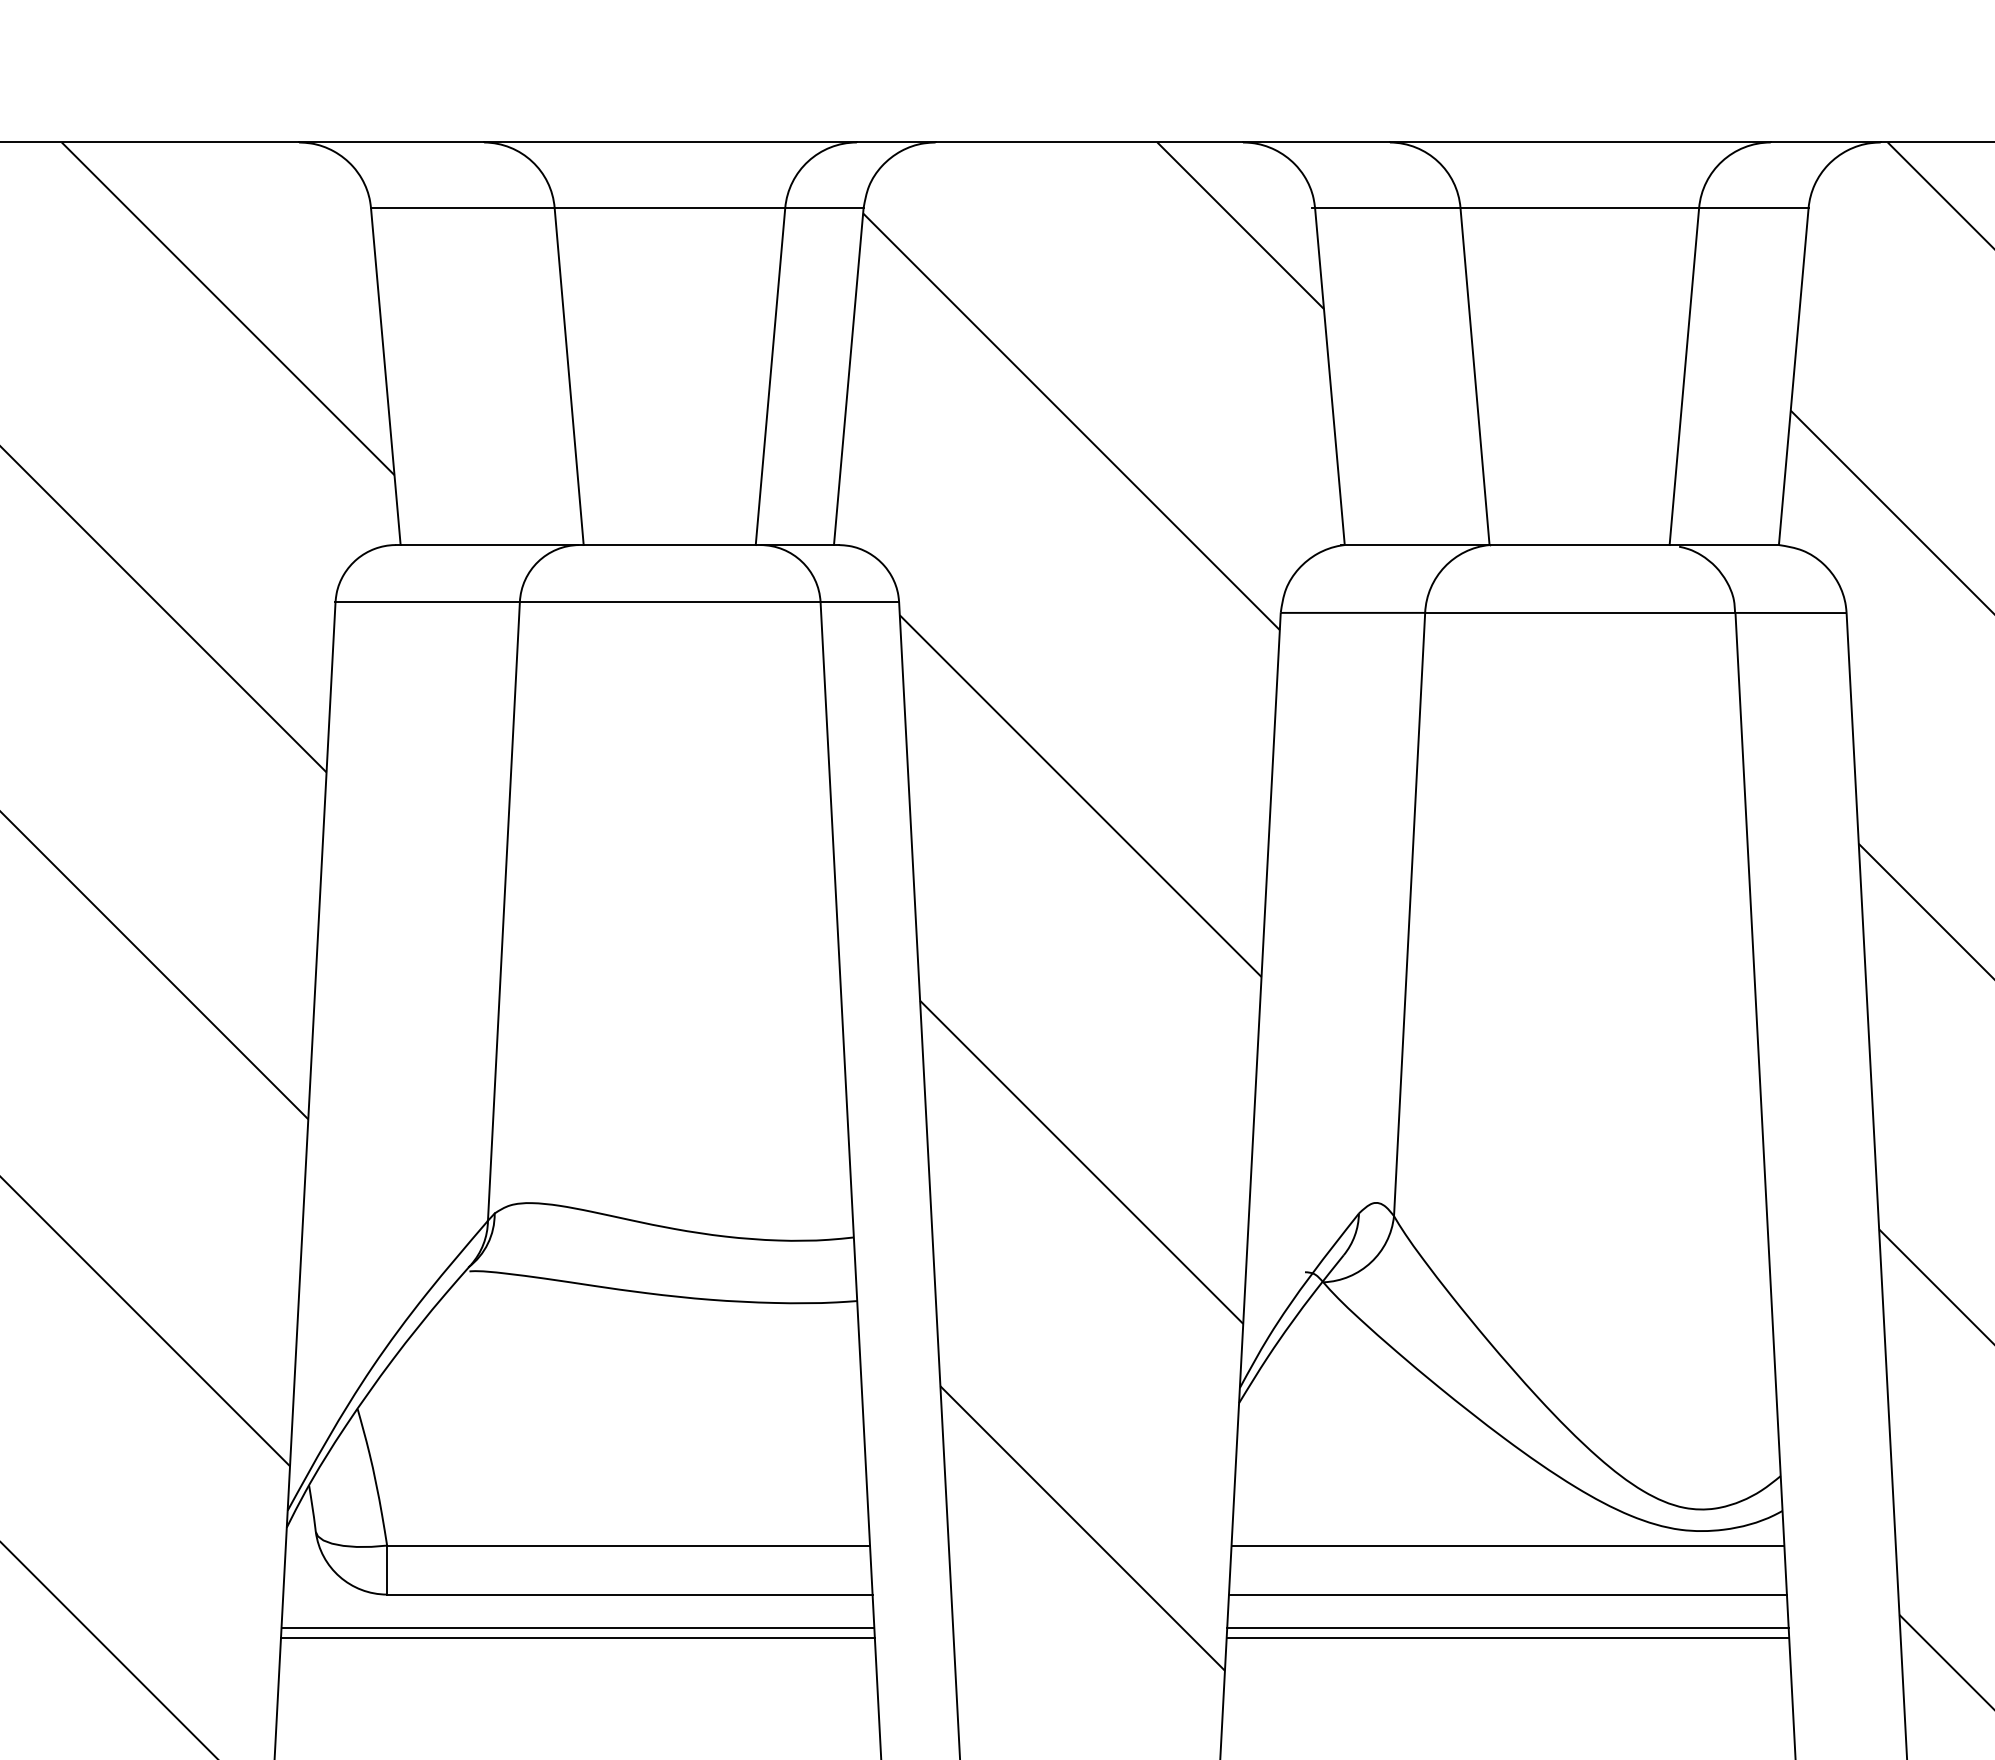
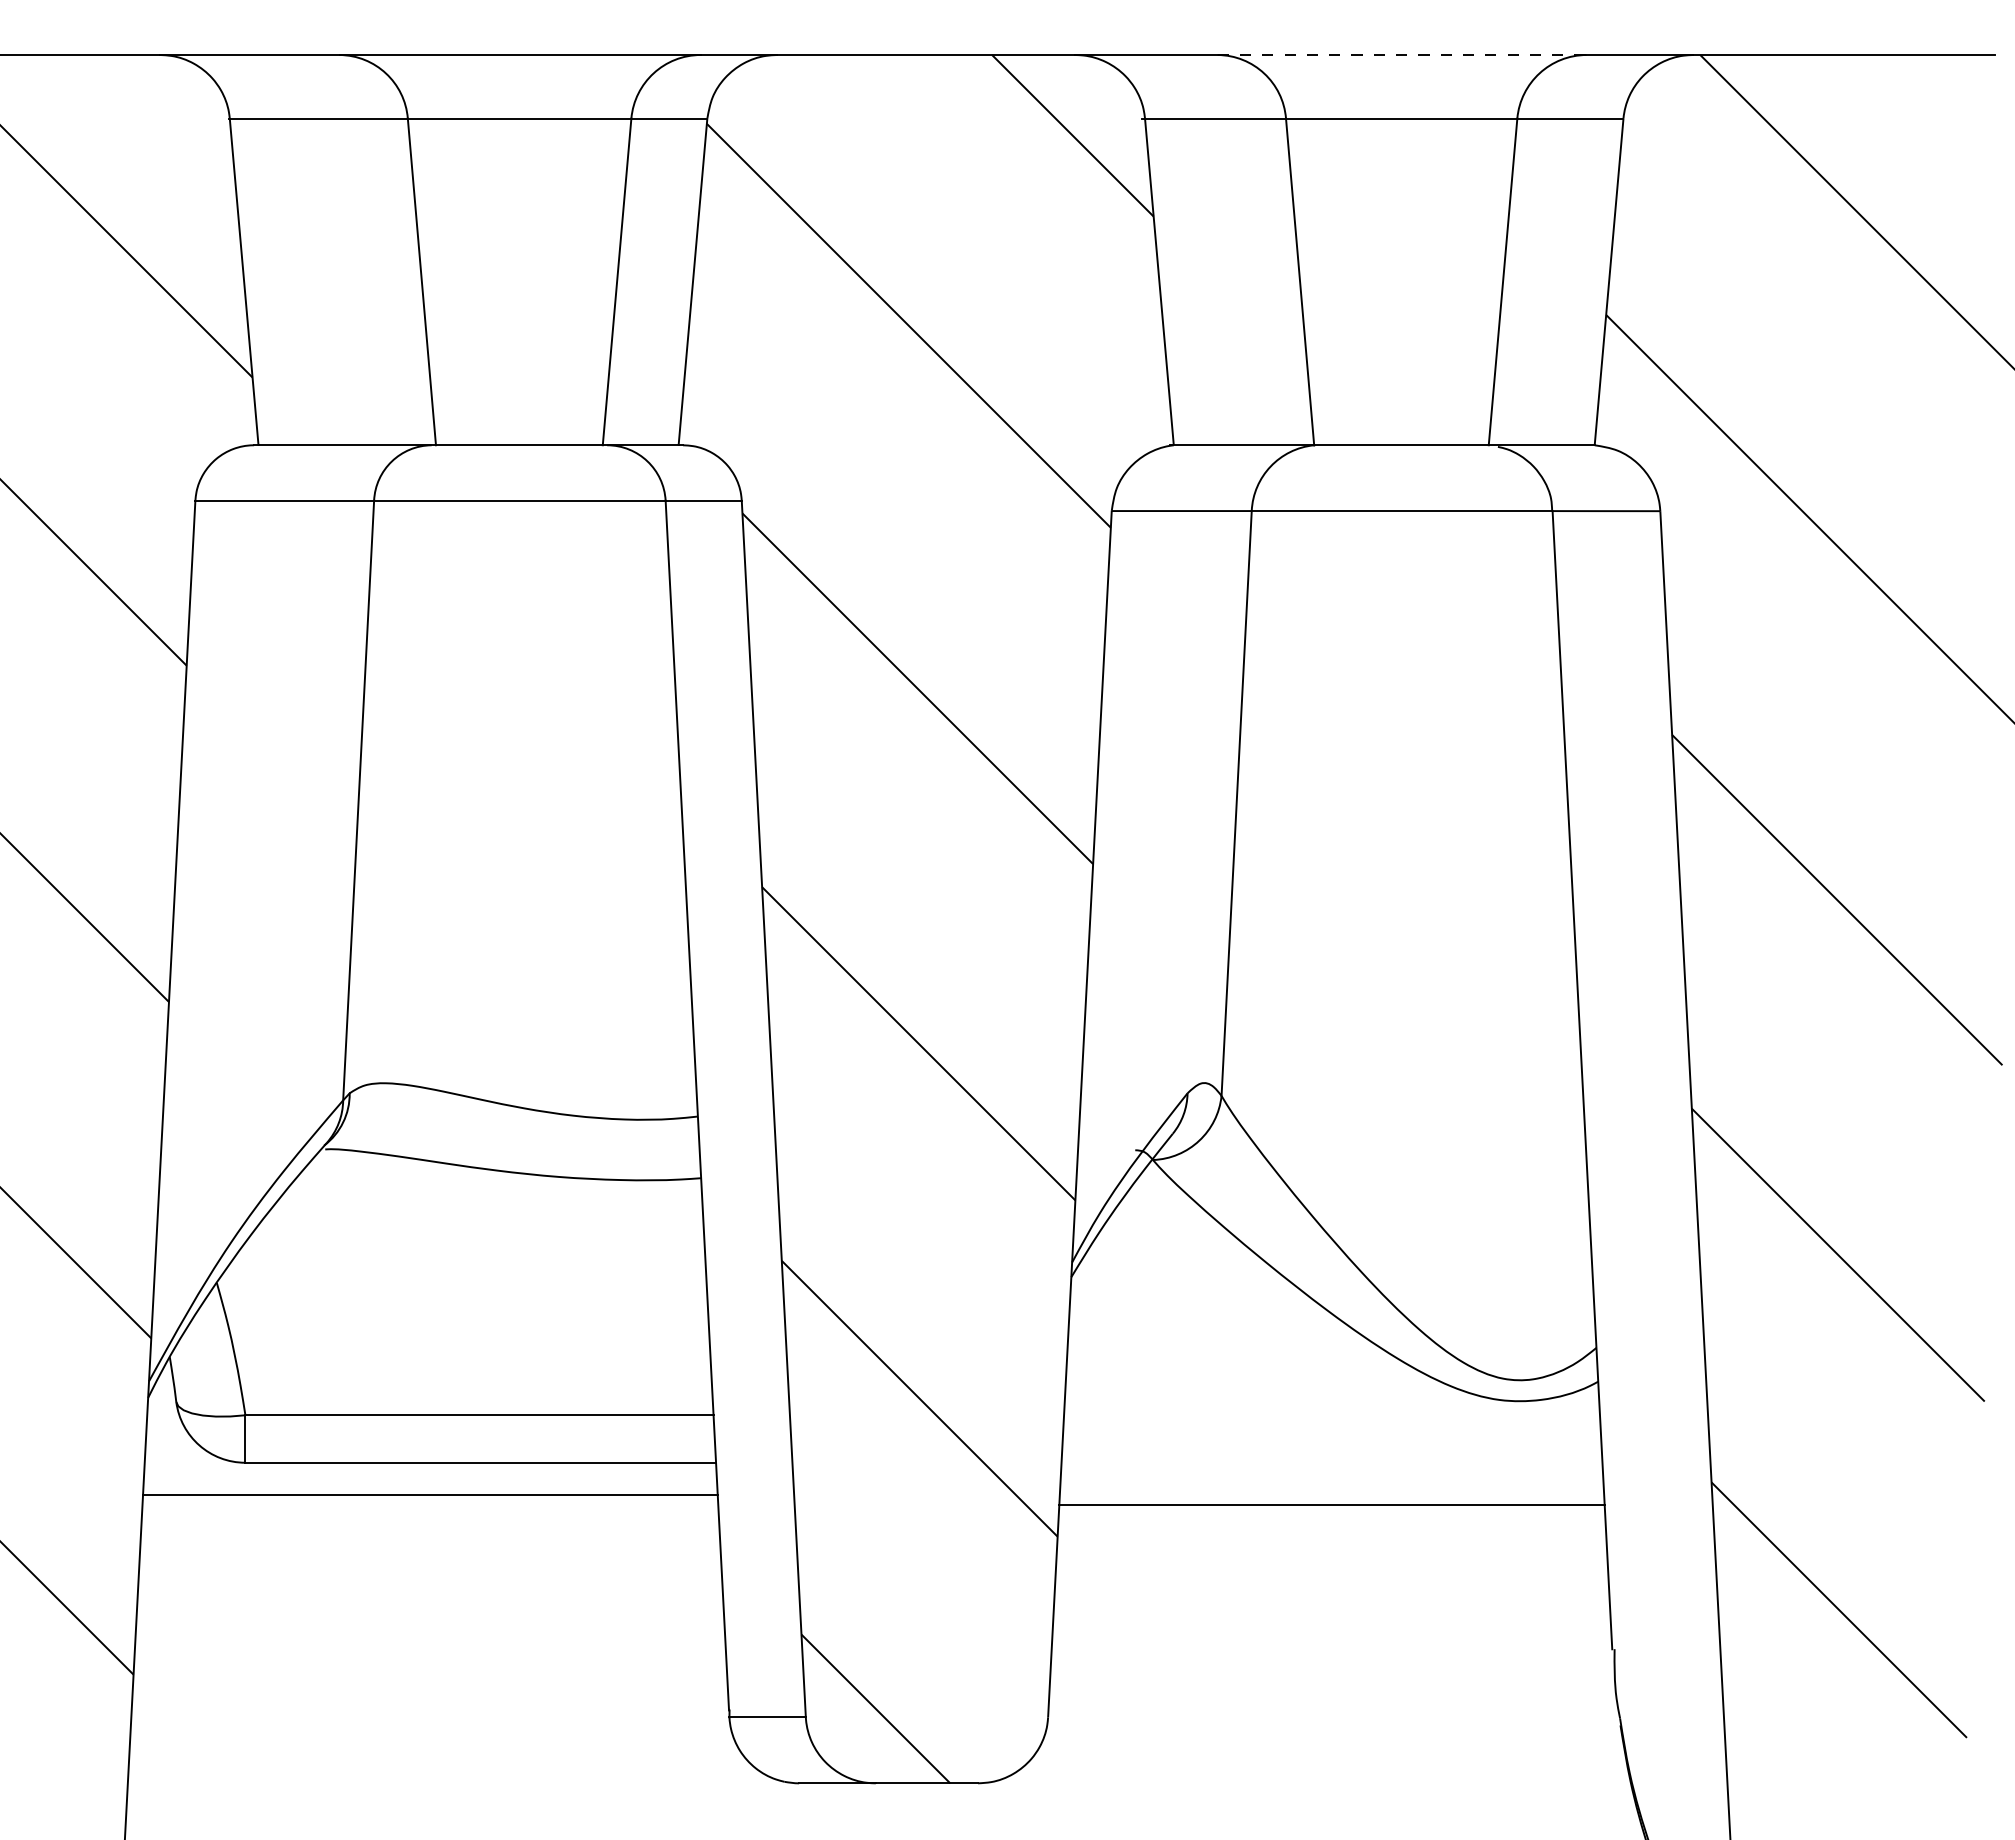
line: (1580, 142) -> (1402, 55), solid -> dashed
line: (1507, 1545) -> (1331, 1415), removed
line: (1507, 1594) -> (1331, 1462), removed
line: (1507, 1628) -> (1331, 1495), removed
line: (578, 1637) -> (430, 1504), removed

